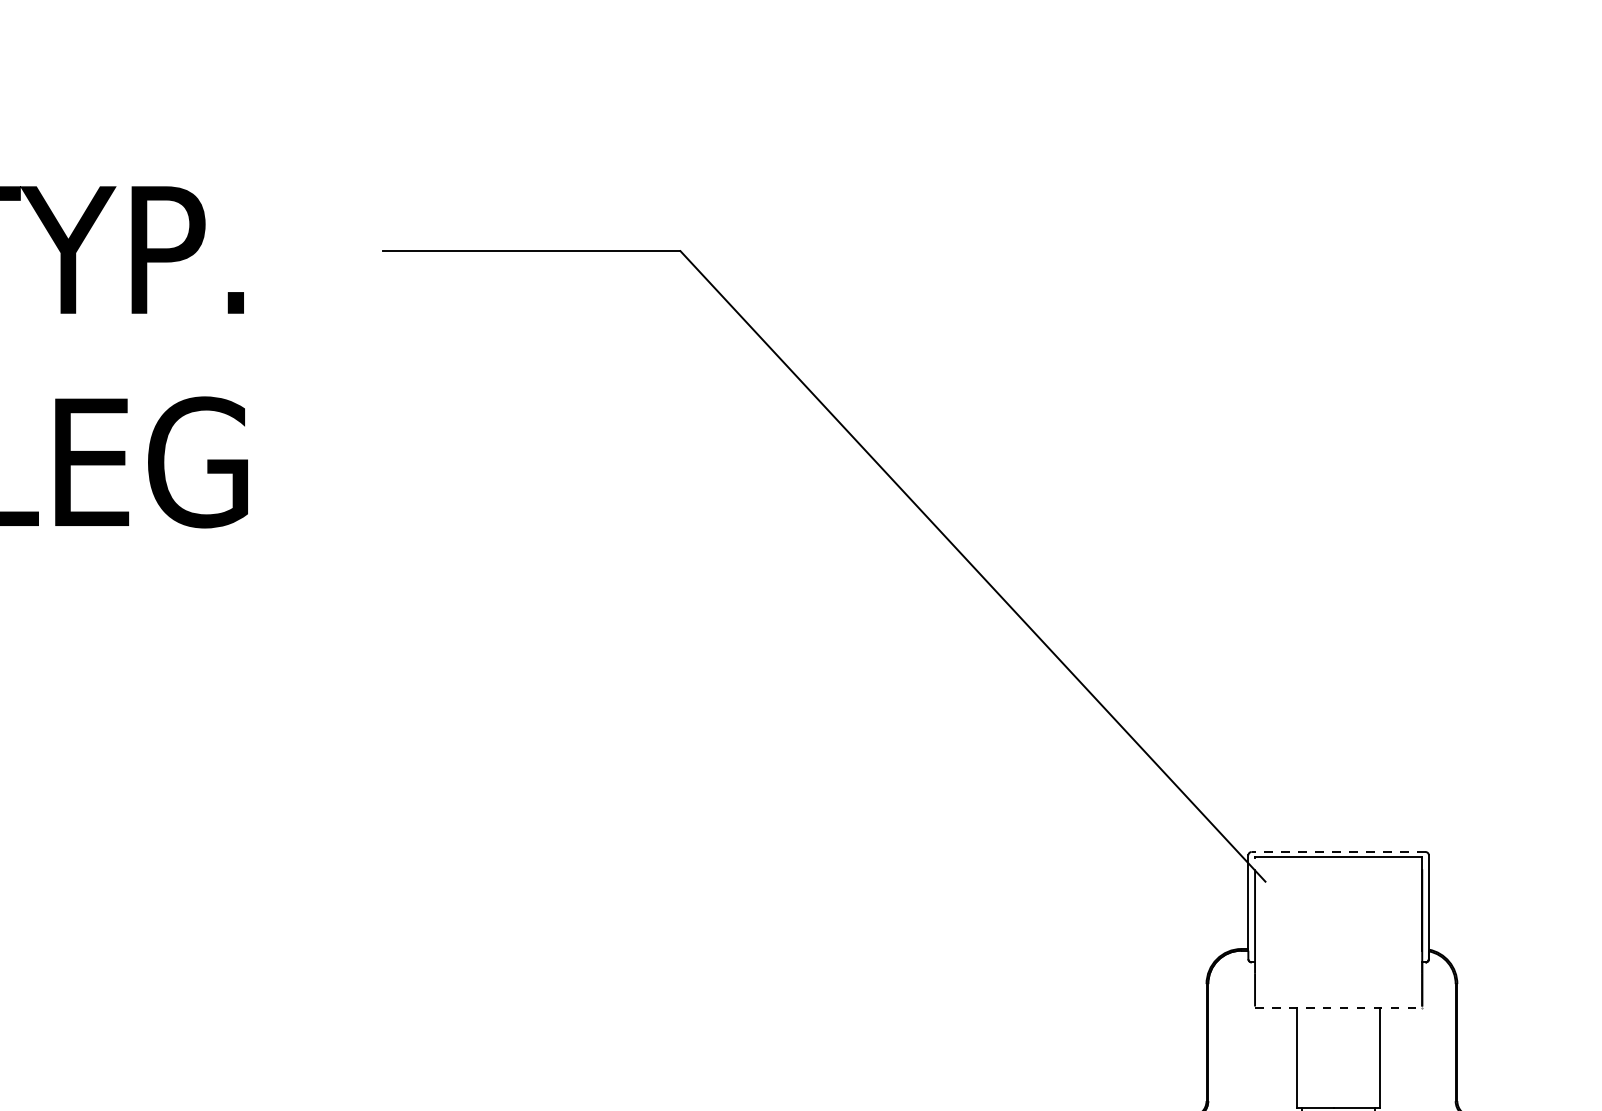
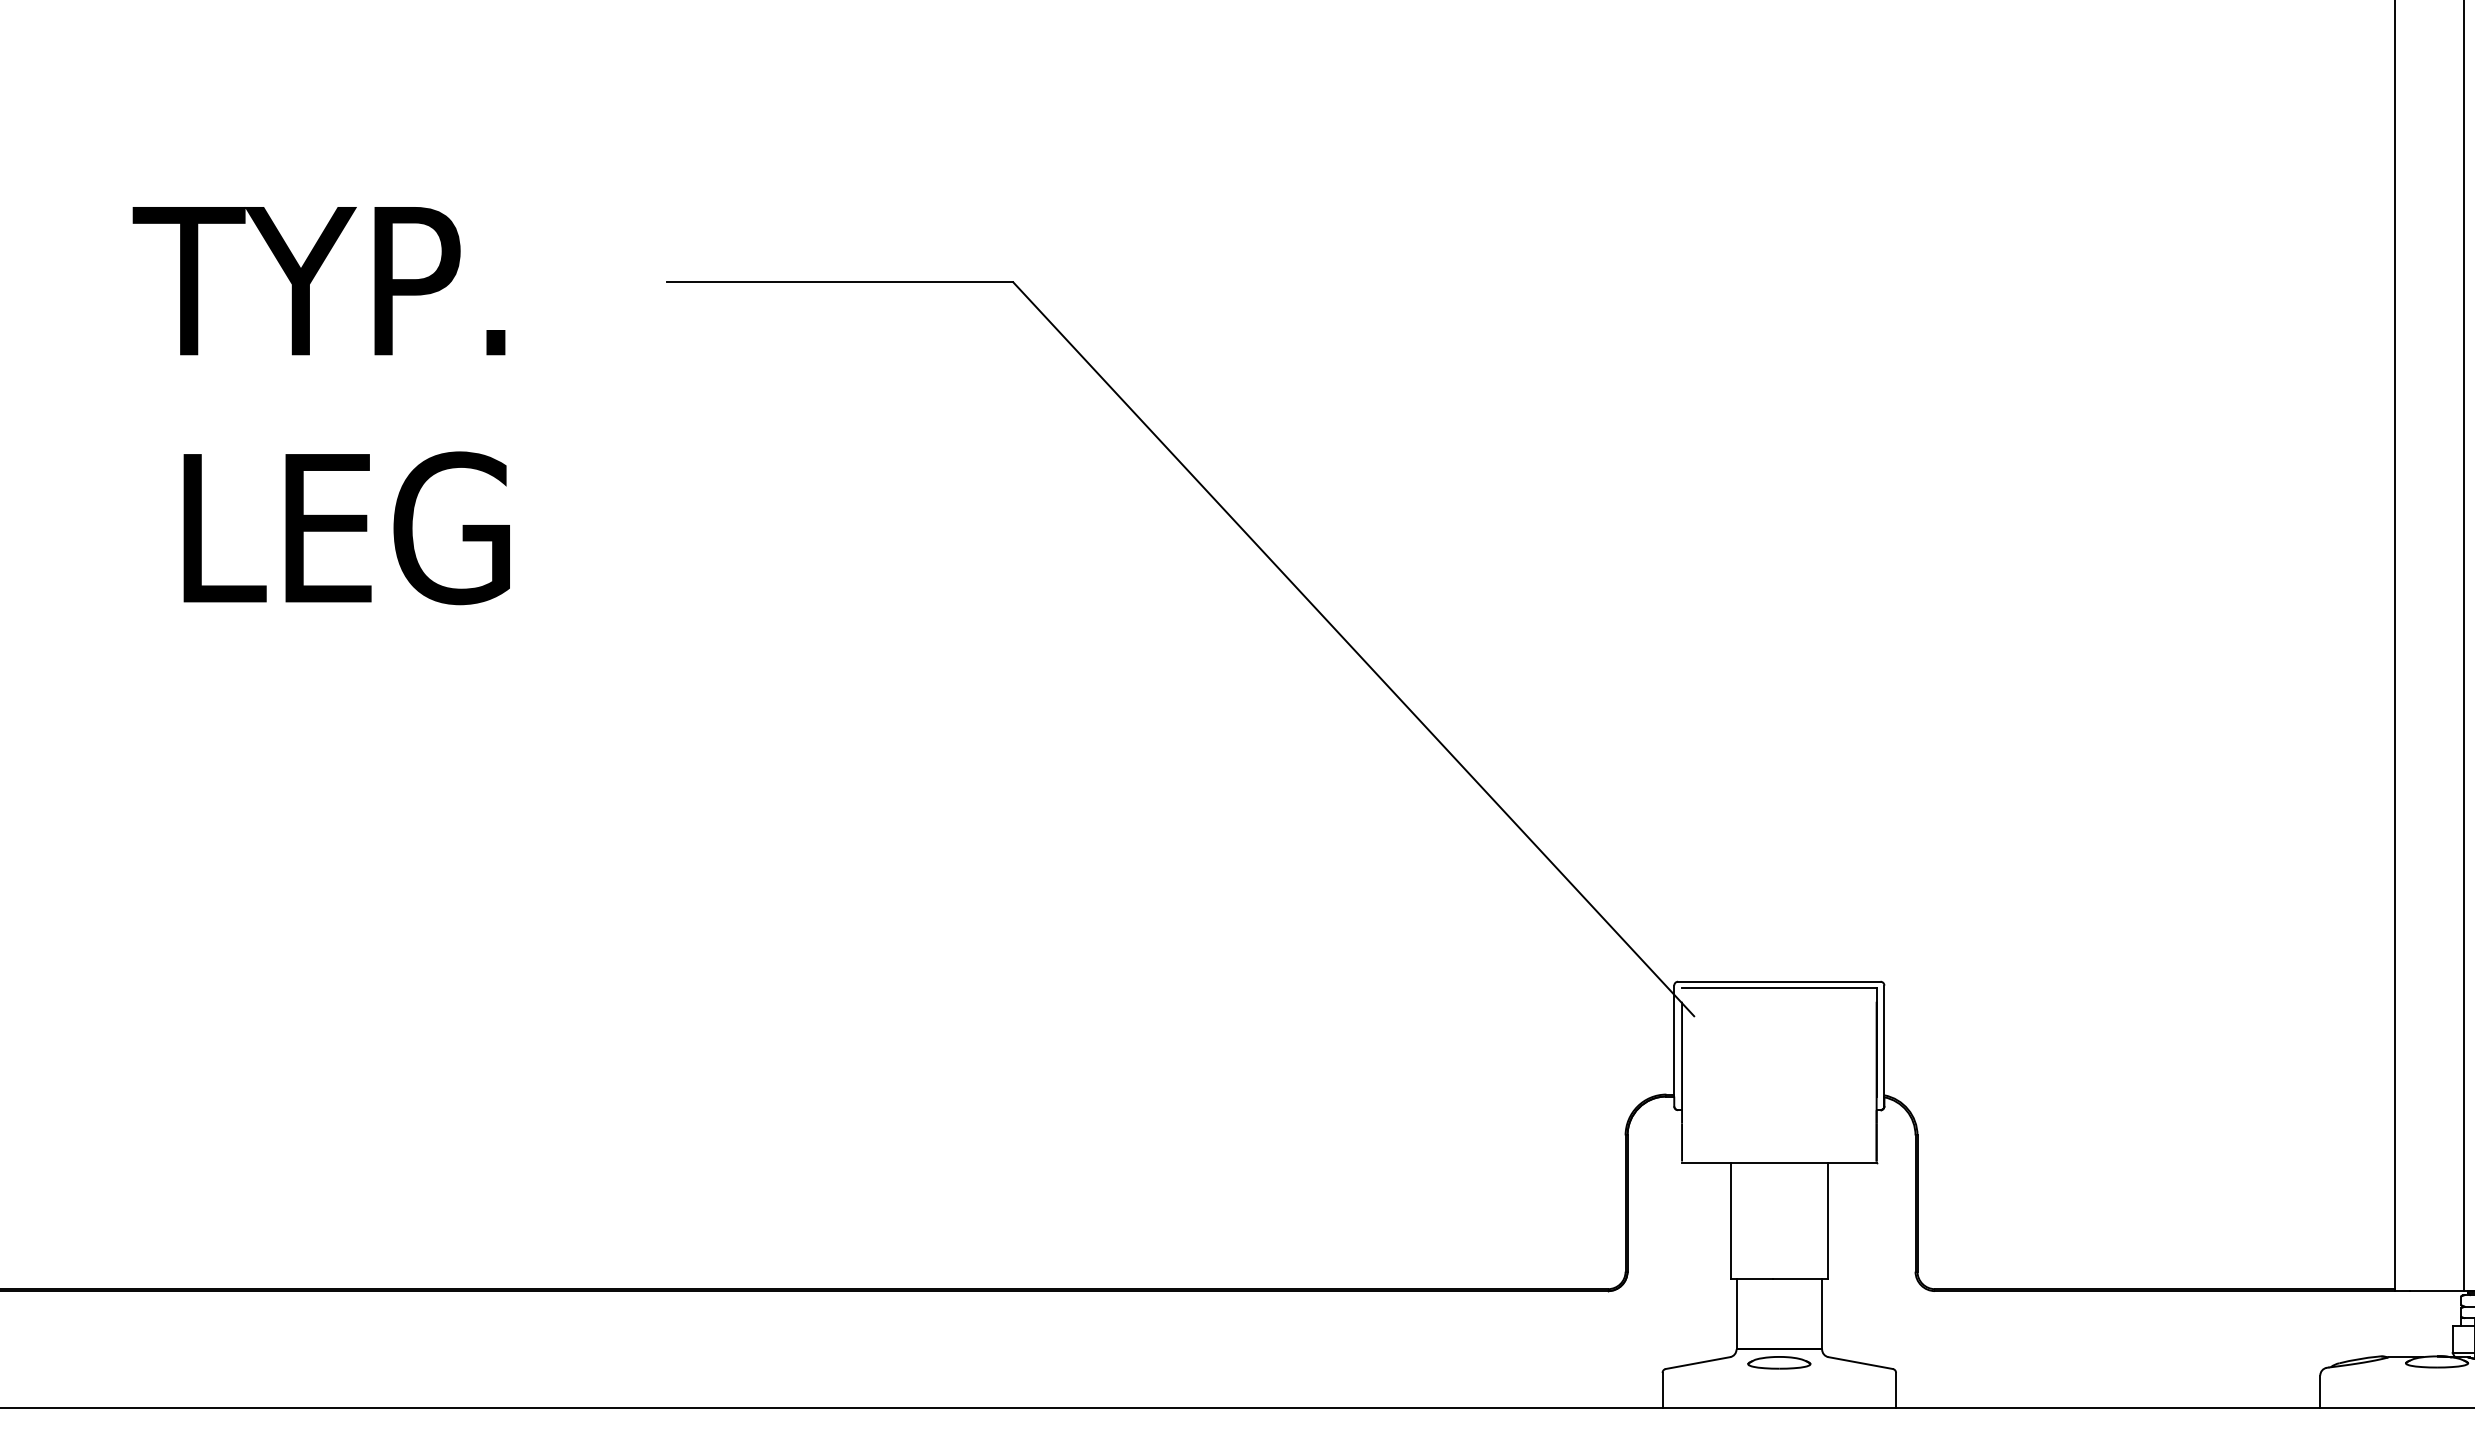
line: (1337, 851) -> (1778, 981), dashed -> solid
line: (1338, 1007) -> (1779, 1162), dashed -> solid

